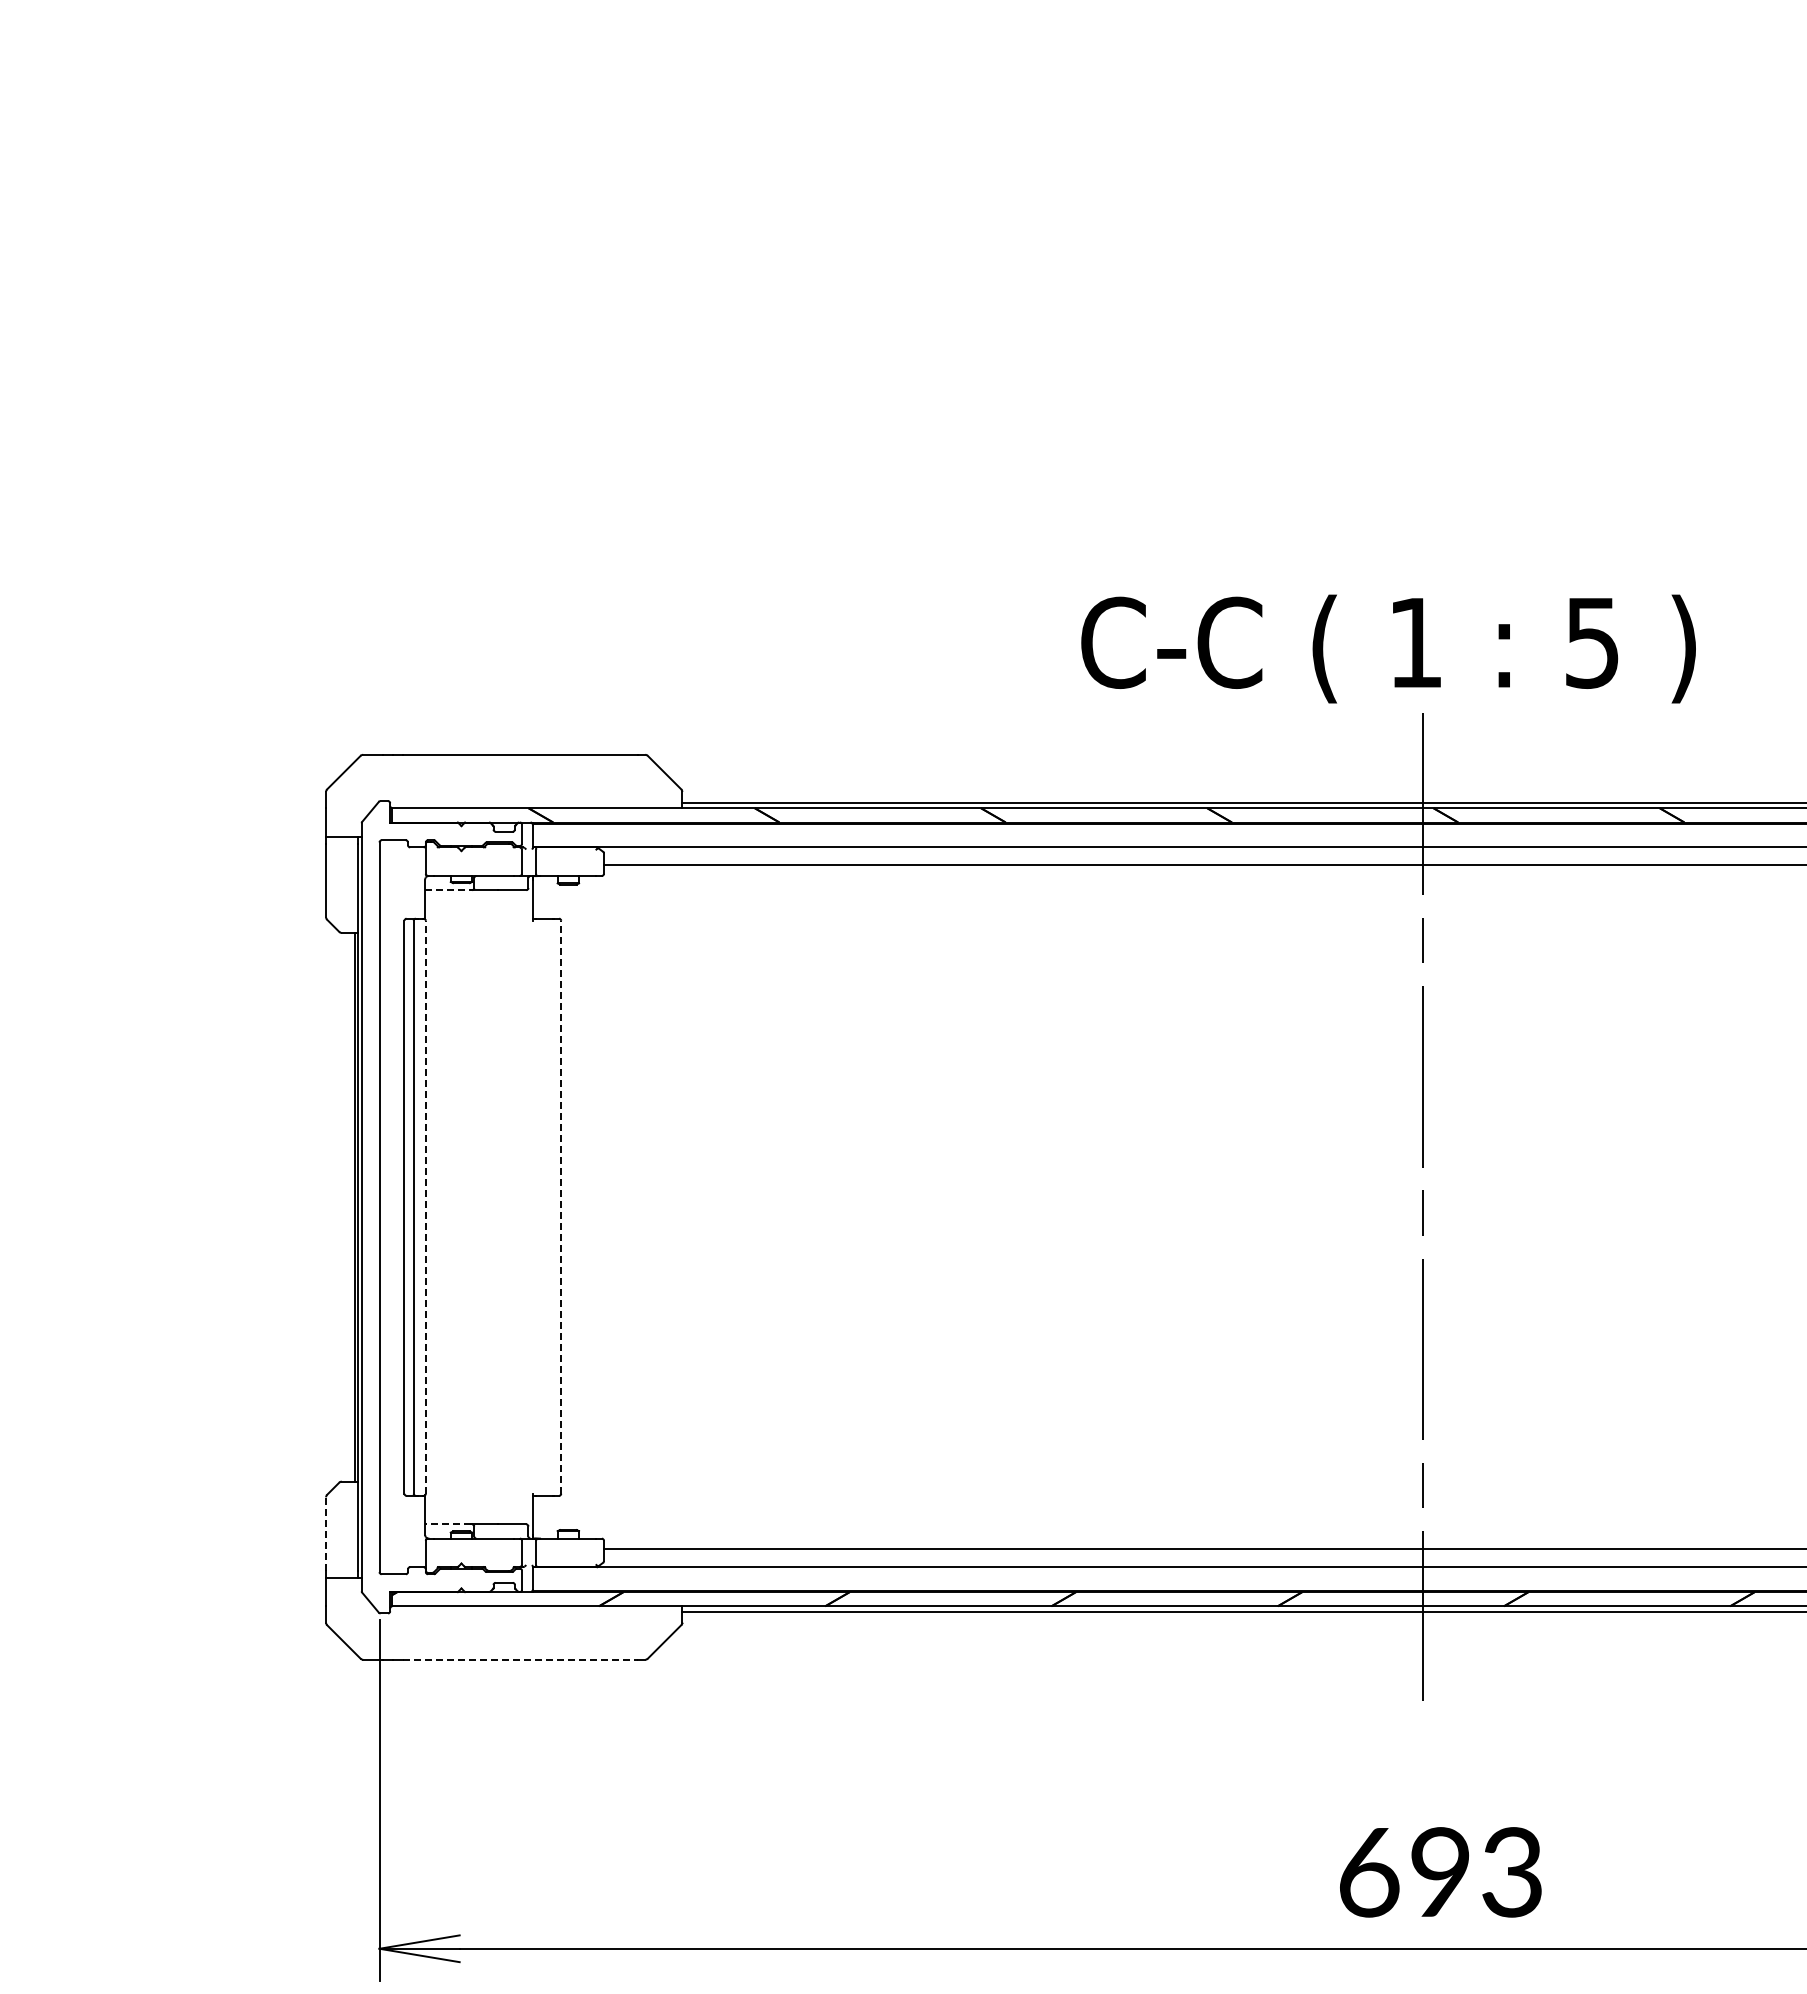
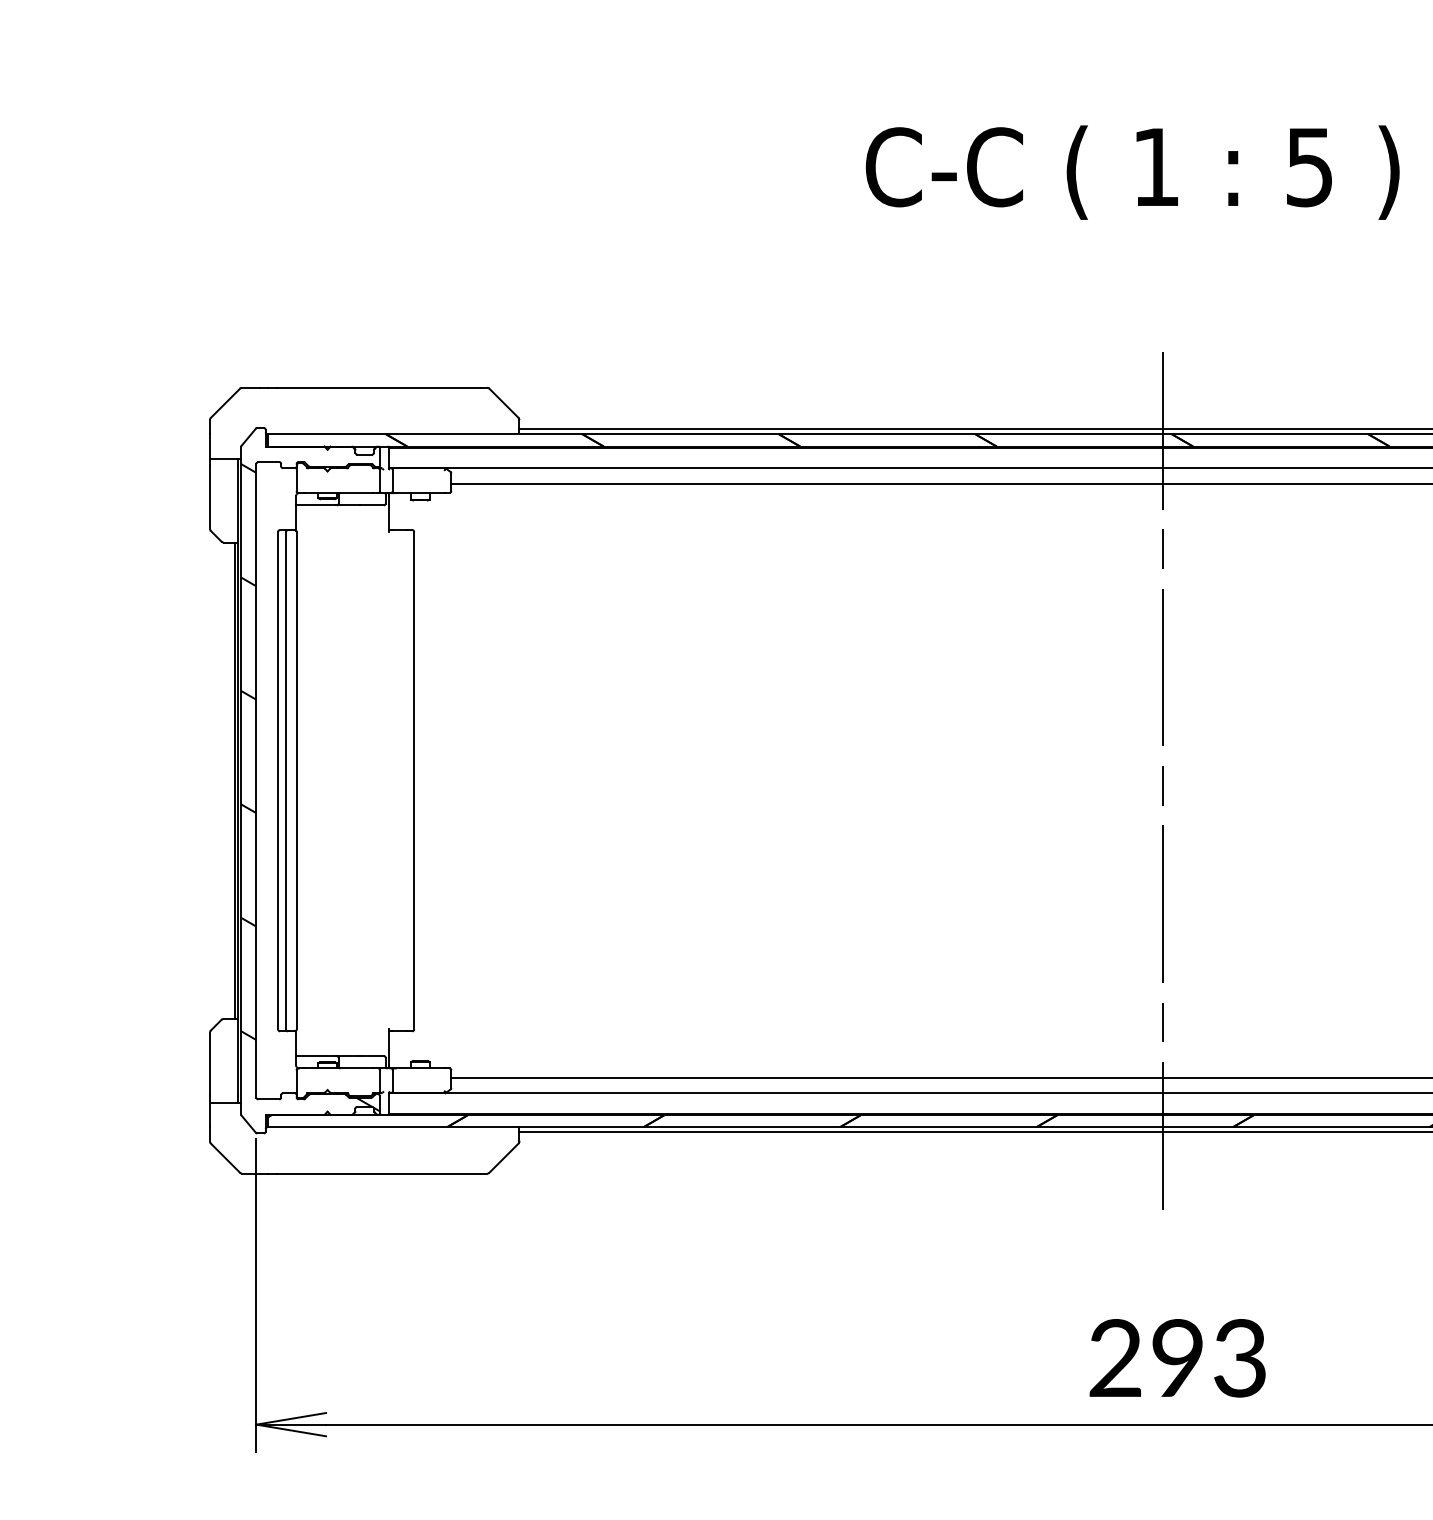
text: (1388, 648) -> (1132, 172), moved
line: (448, 890) -> (316, 505), dashed -> solid
line: (425, 1206) -> (296, 780), dashed -> solid
line: (561, 1206) -> (414, 780), dashed -> solid
hatch: (441, 1215) -> (310, 787), added
line: (448, 1524) -> (316, 1056), dashed -> solid
line: (326, 1534) -> (210, 1064), dashed -> solid
line: (520, 1659) -> (378, 1173), dashed -> solid
text: (1369, 1872) -> (1116, 1358), 693 -> 293

